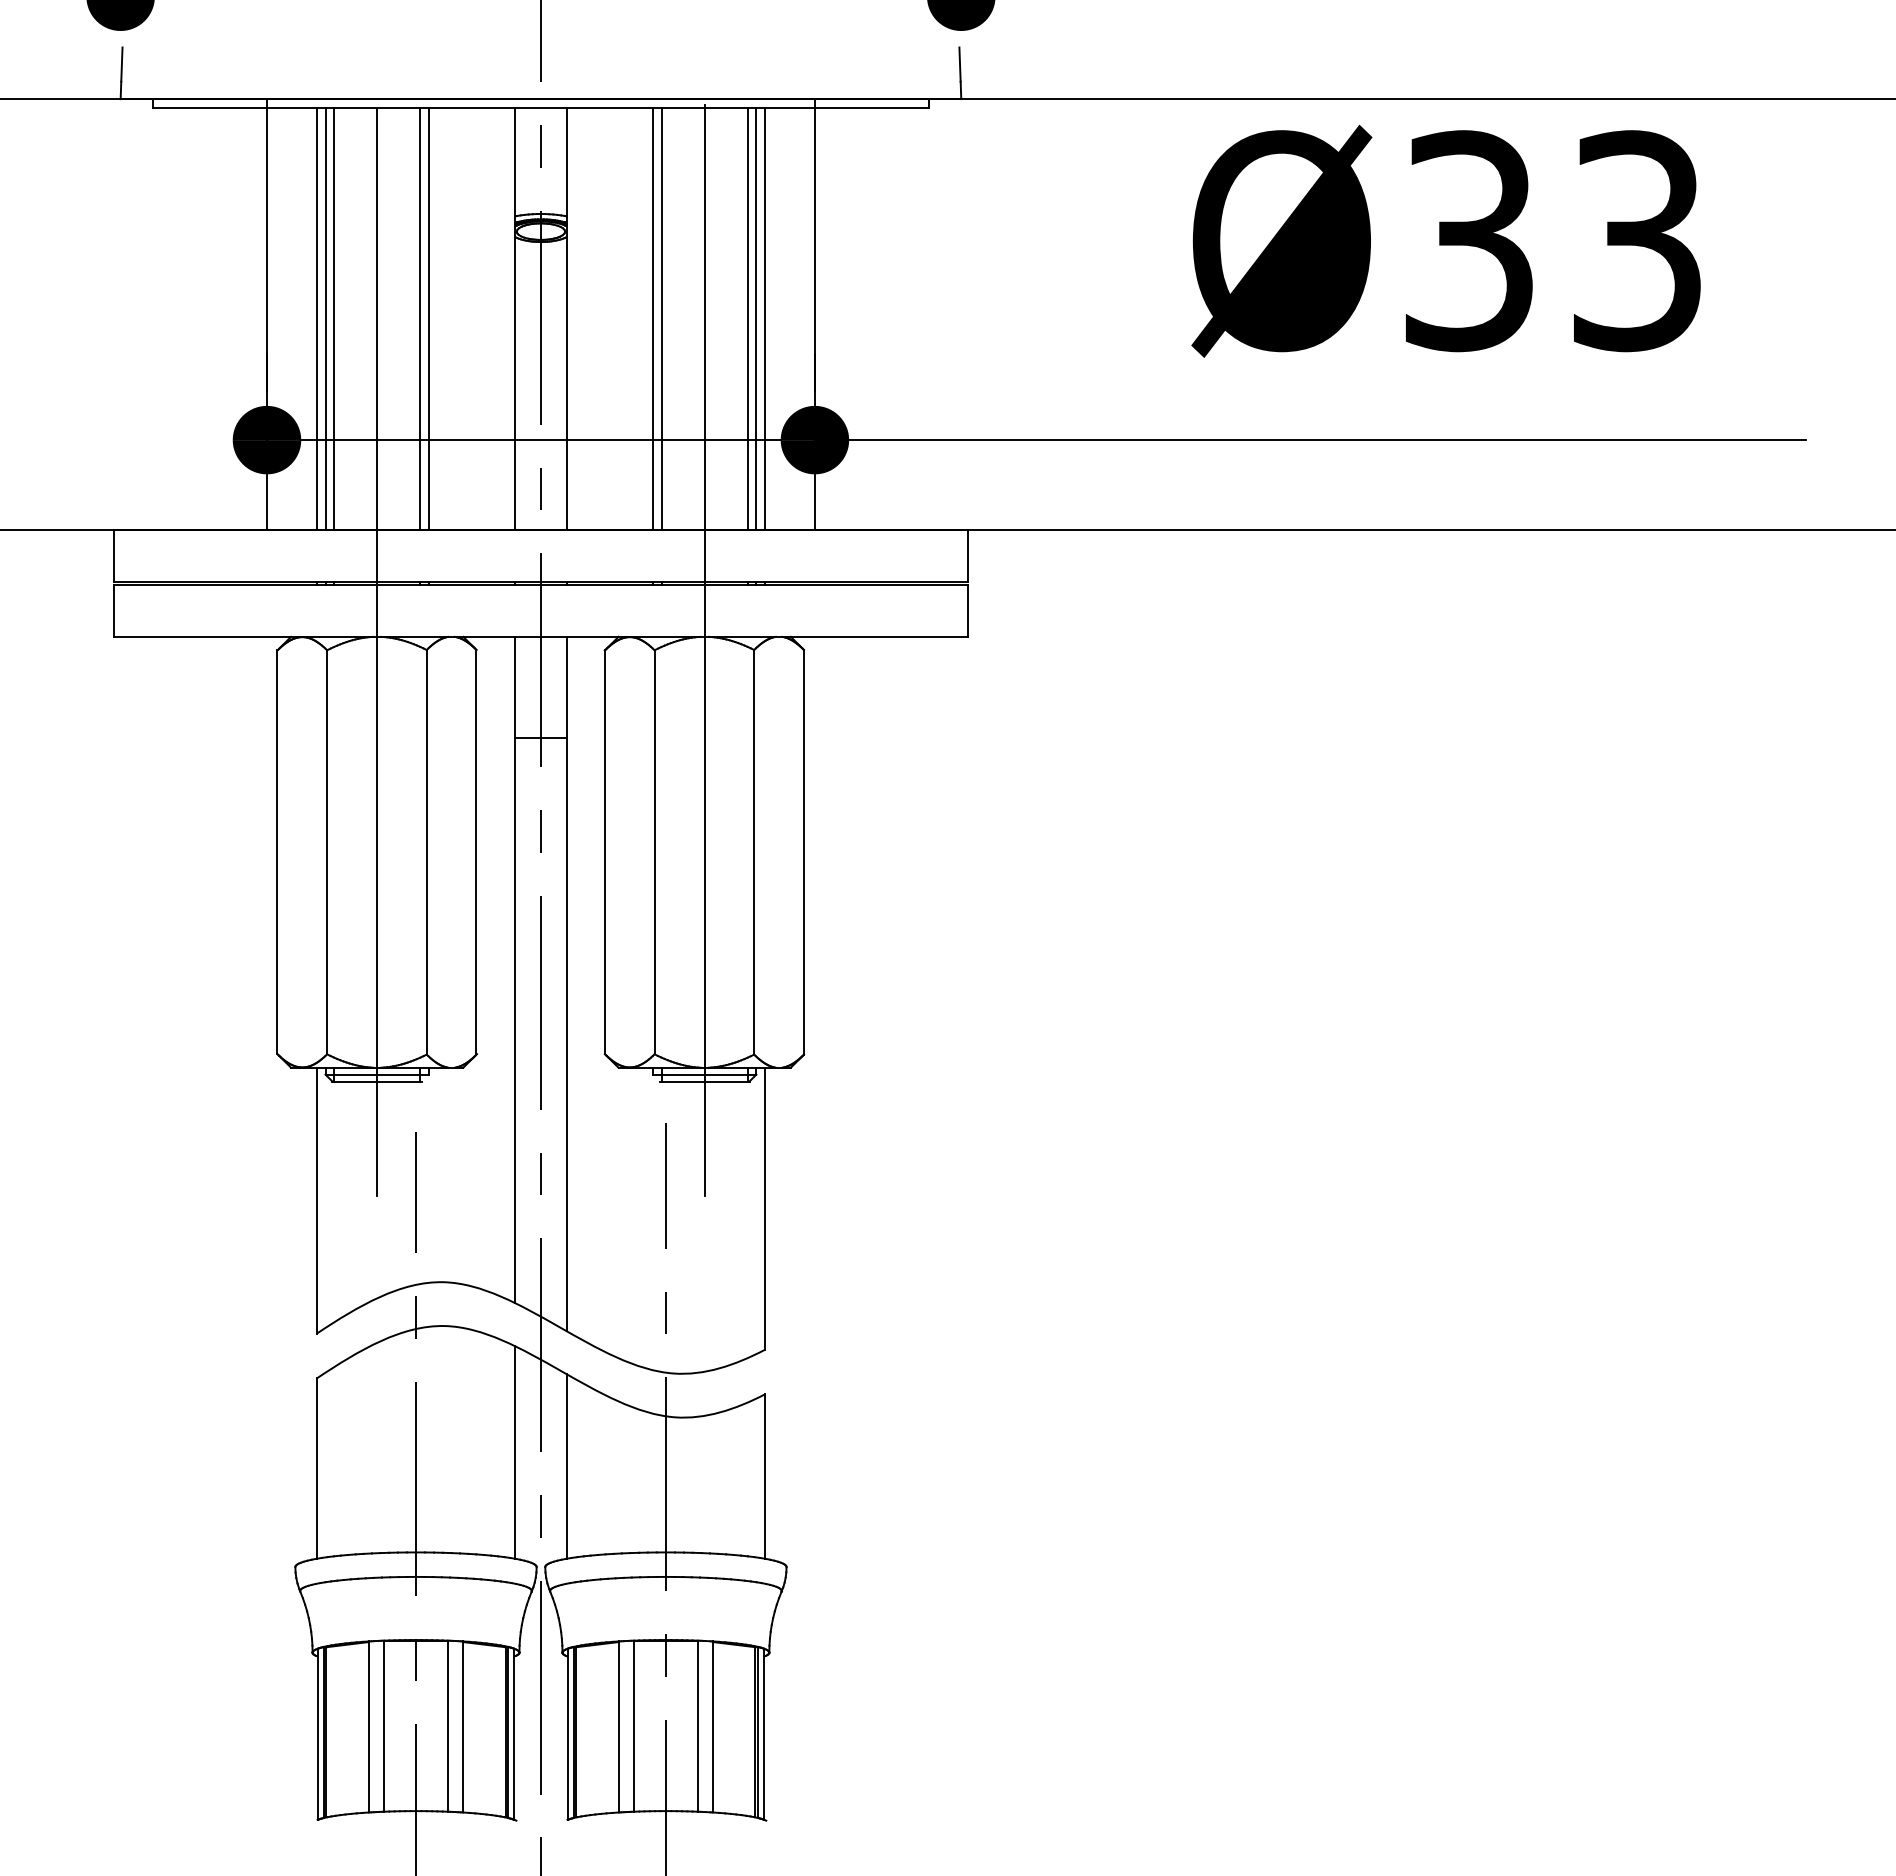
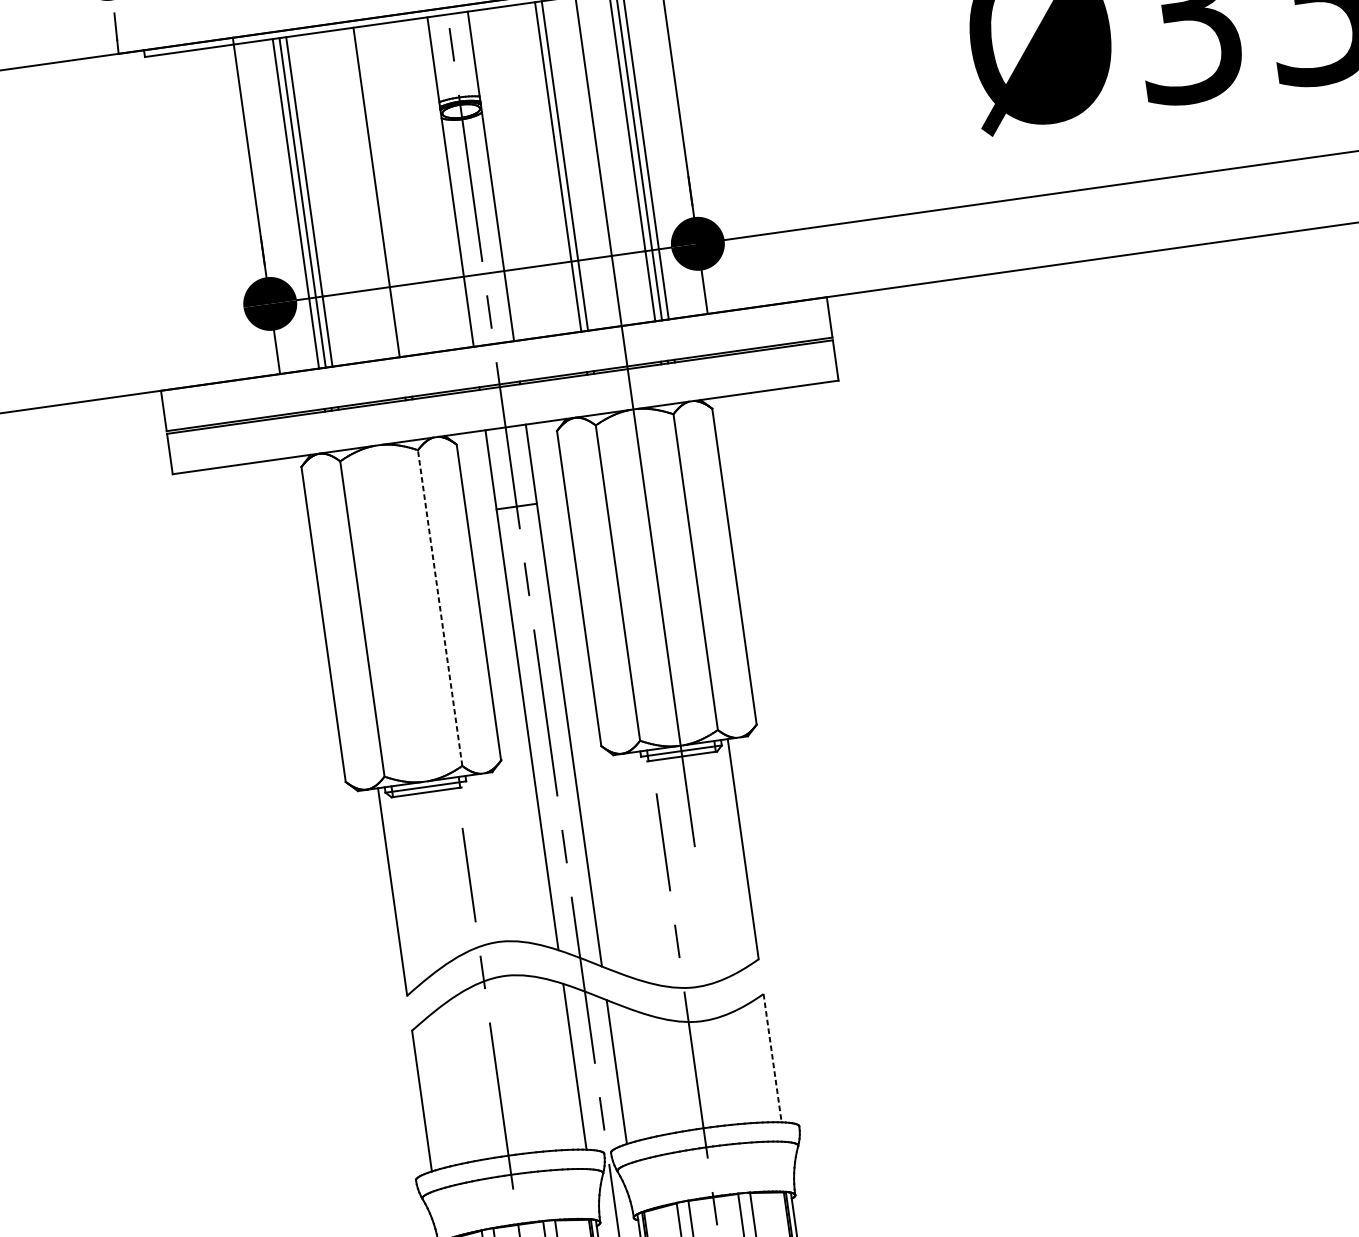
line: (428, 318) -> (382, 191), removed
line: (377, 652) -> (379, 457), removed
line: (426, 851) -> (439, 607), solid -> dashed
line: (765, 1477) -> (773, 1058), solid -> dashed

